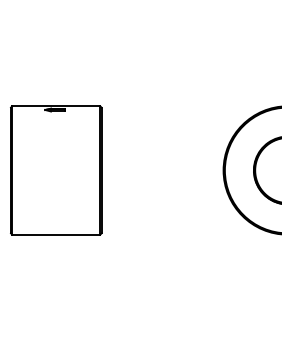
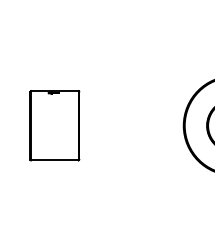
part: (56, 170) -> (54, 125), size x0.7

